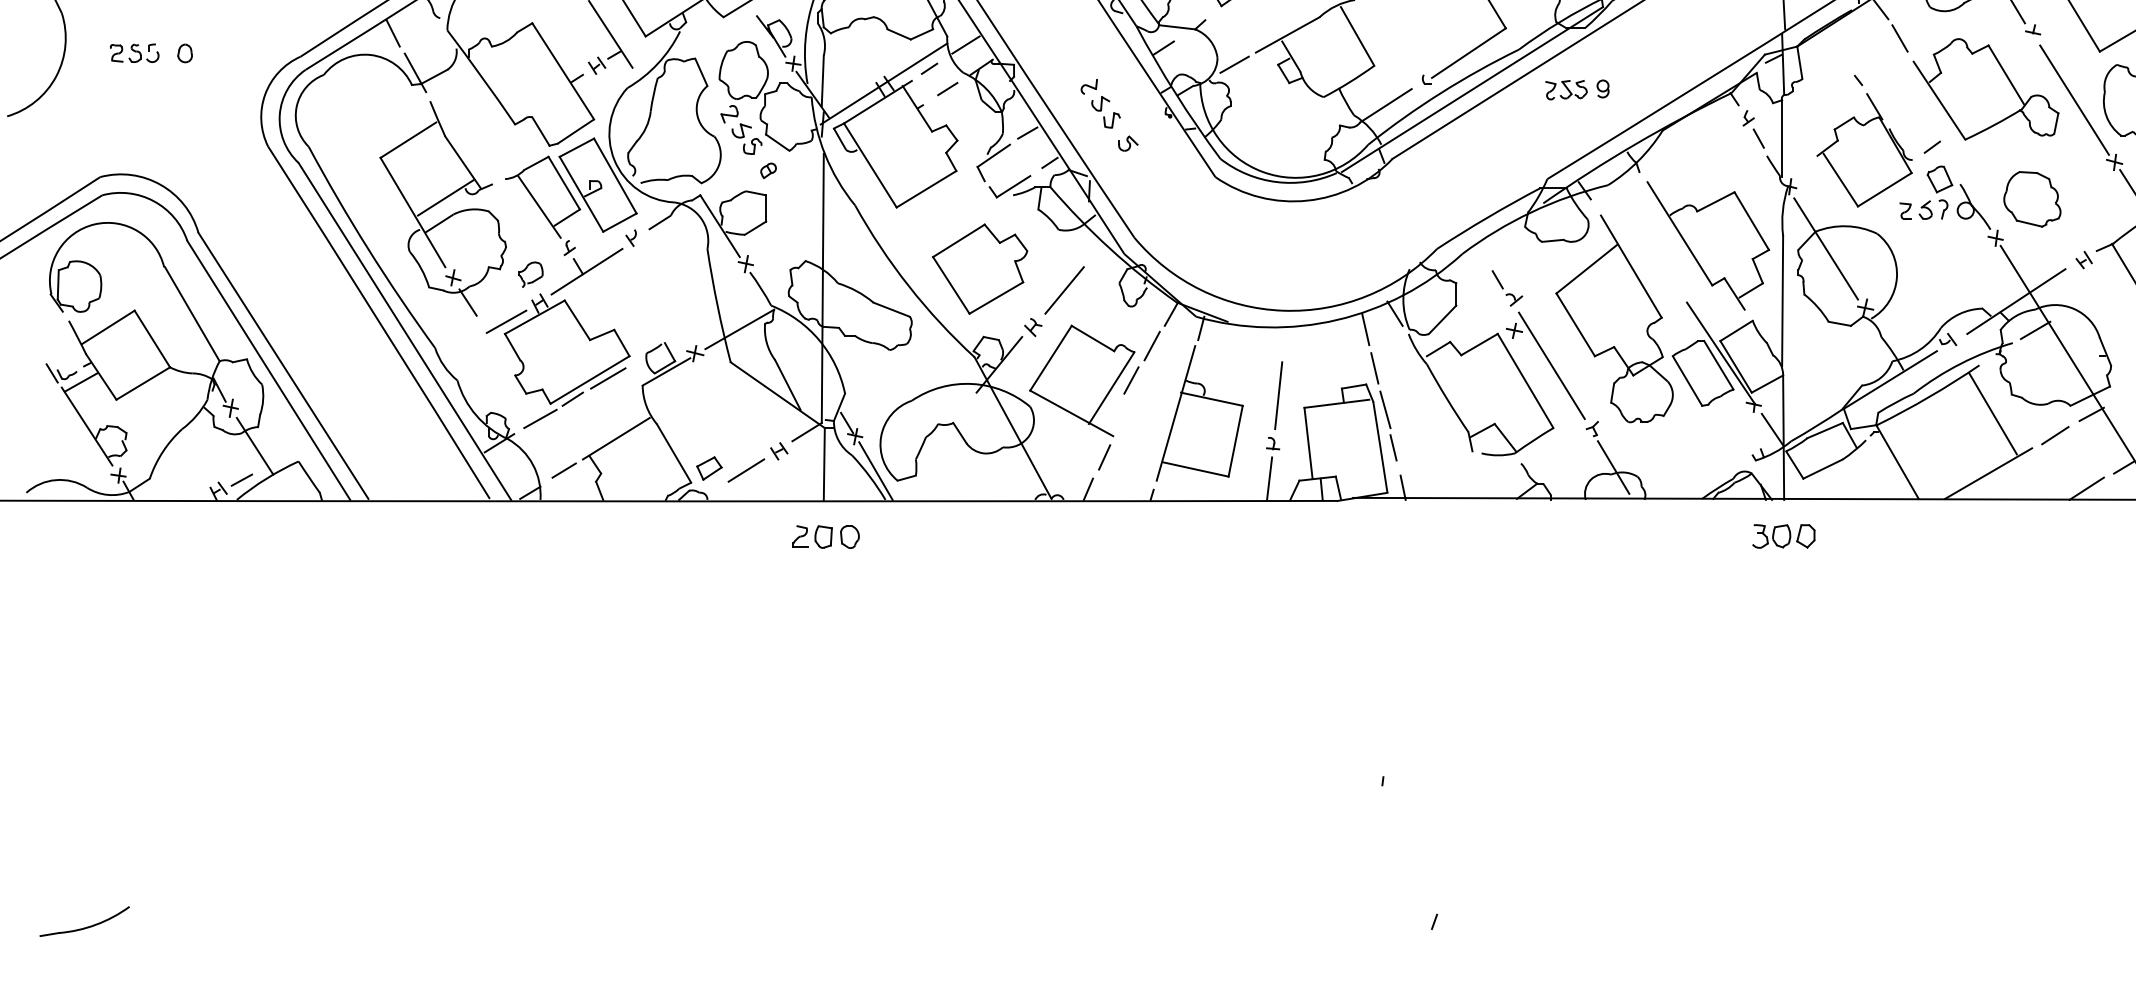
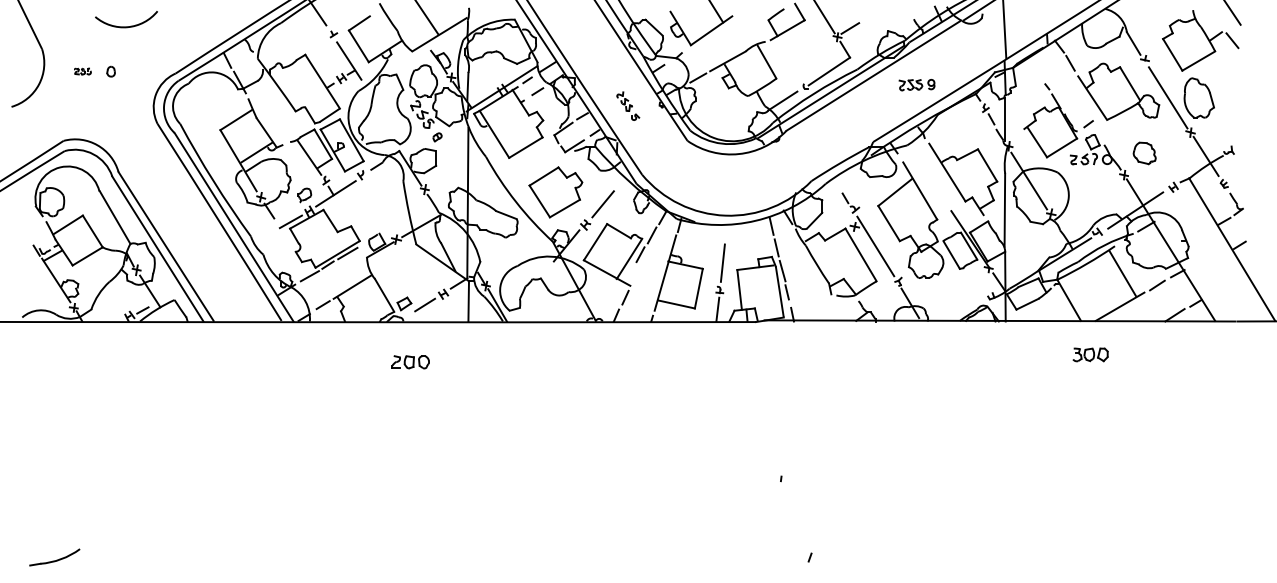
part: (133, 53) -> (82, 71), size x0.6
part: (1576, 90) -> (916, 85), moved
part: (1108, 113) -> (627, 105), size x0.7
part: (2032, 199) -> (1144, 153), size x0.7
part: (1783, 535) -> (1090, 354), moved
part: (825, 537) -> (410, 362), moved

